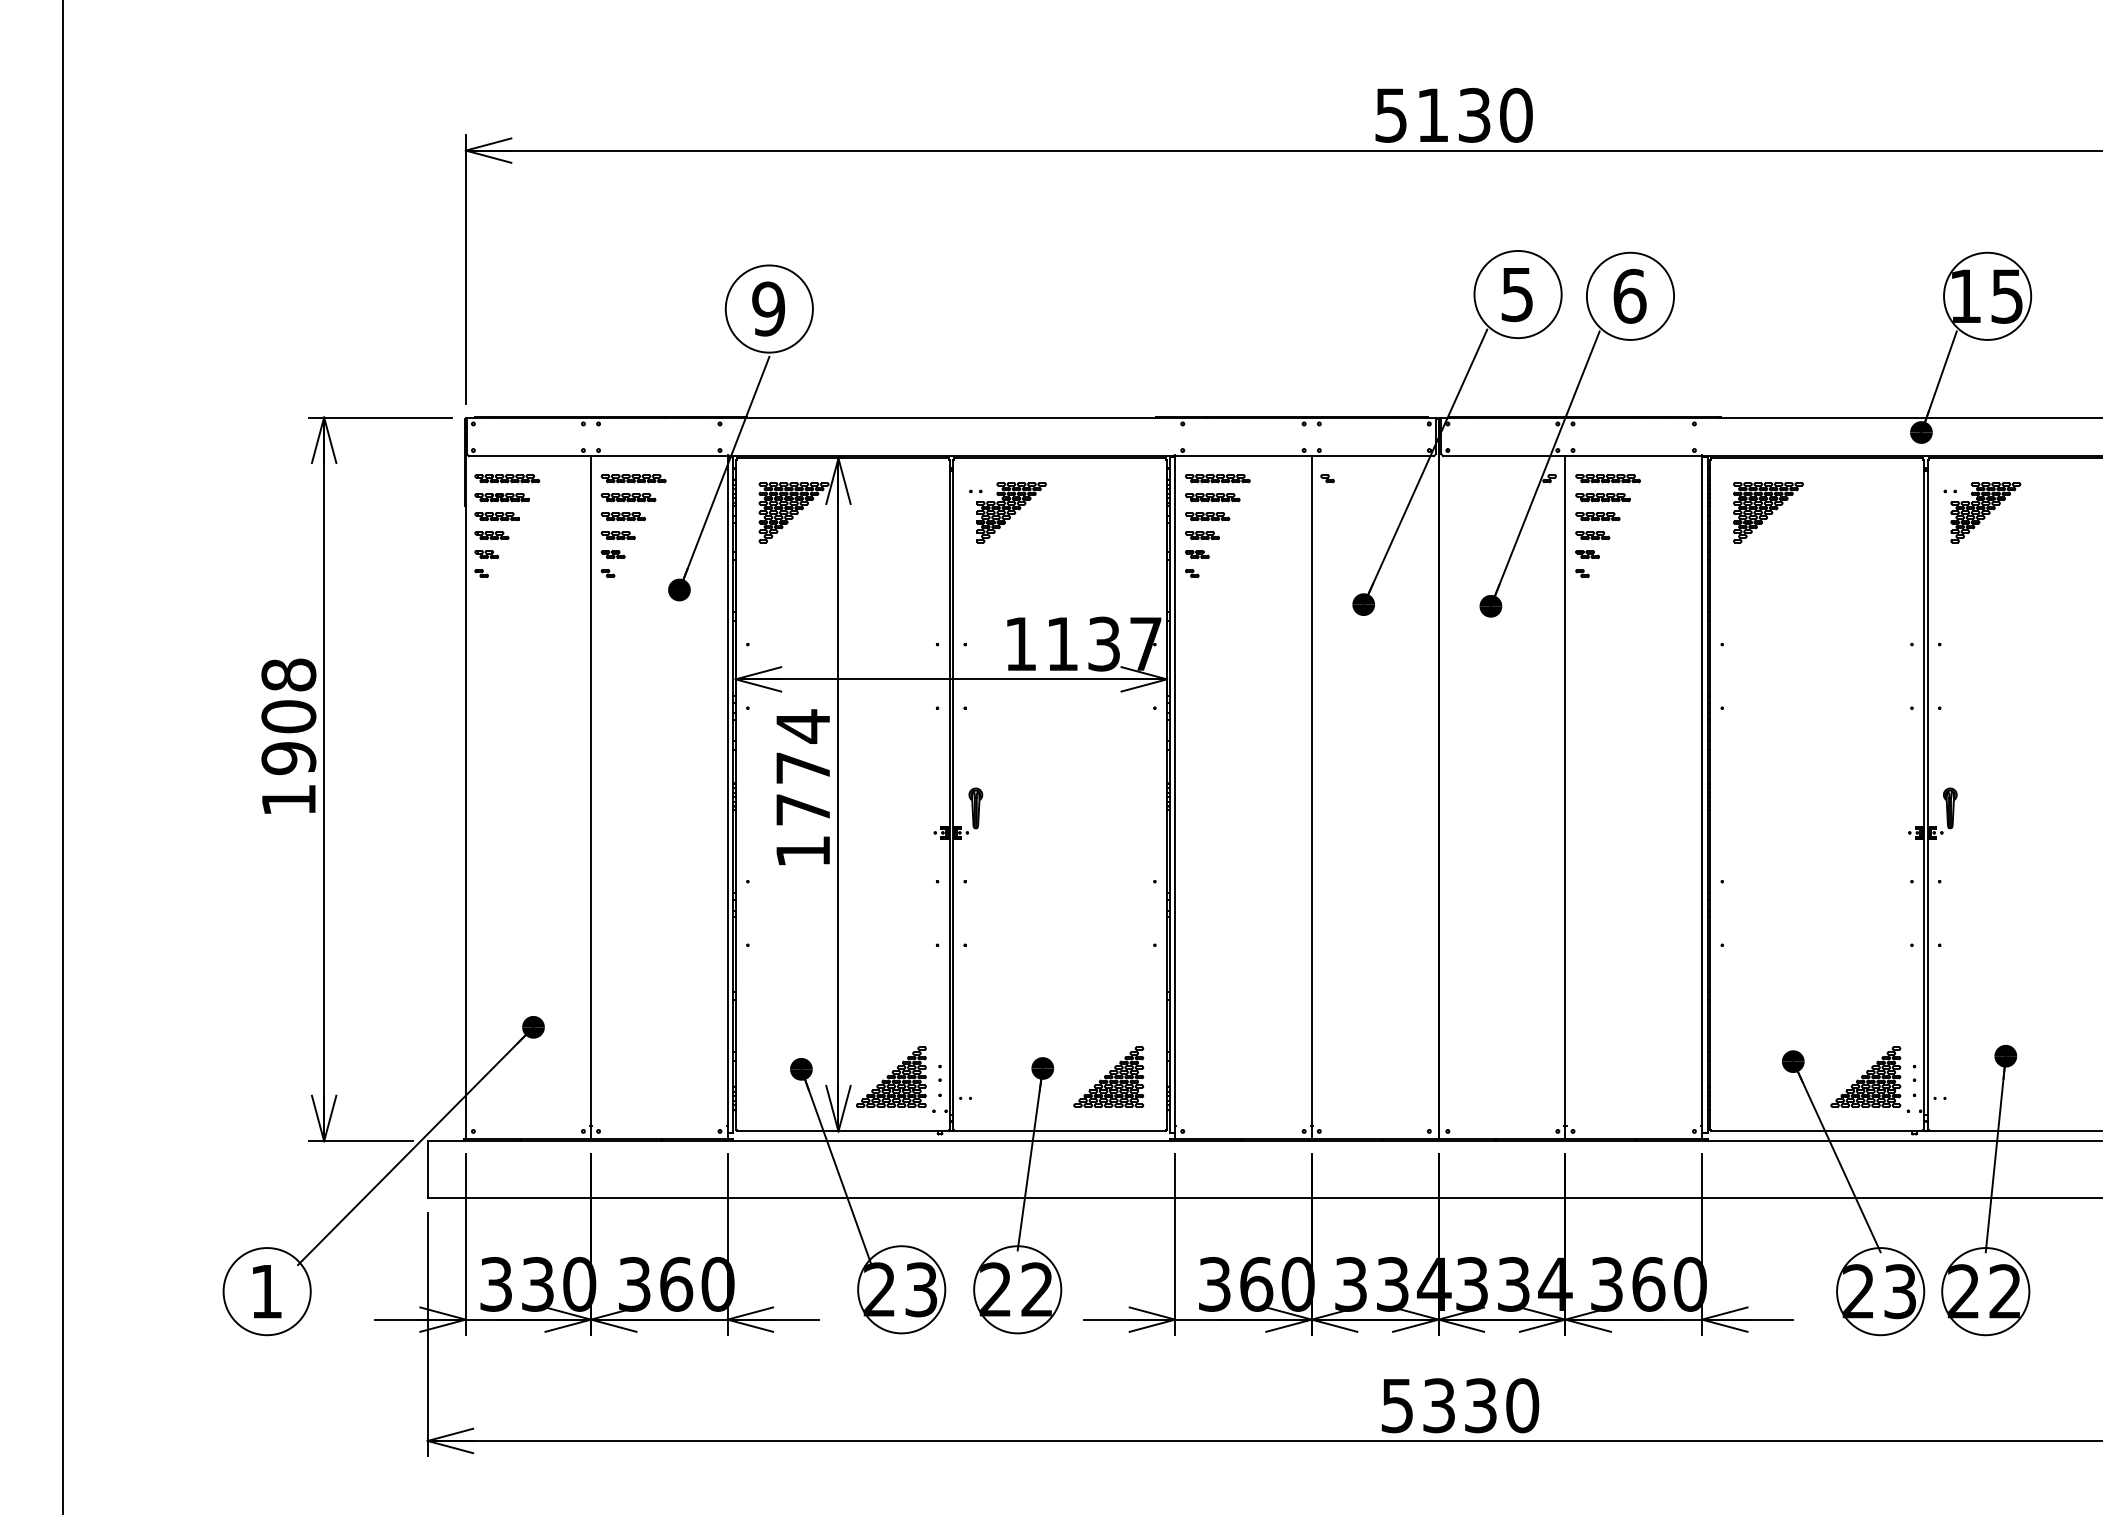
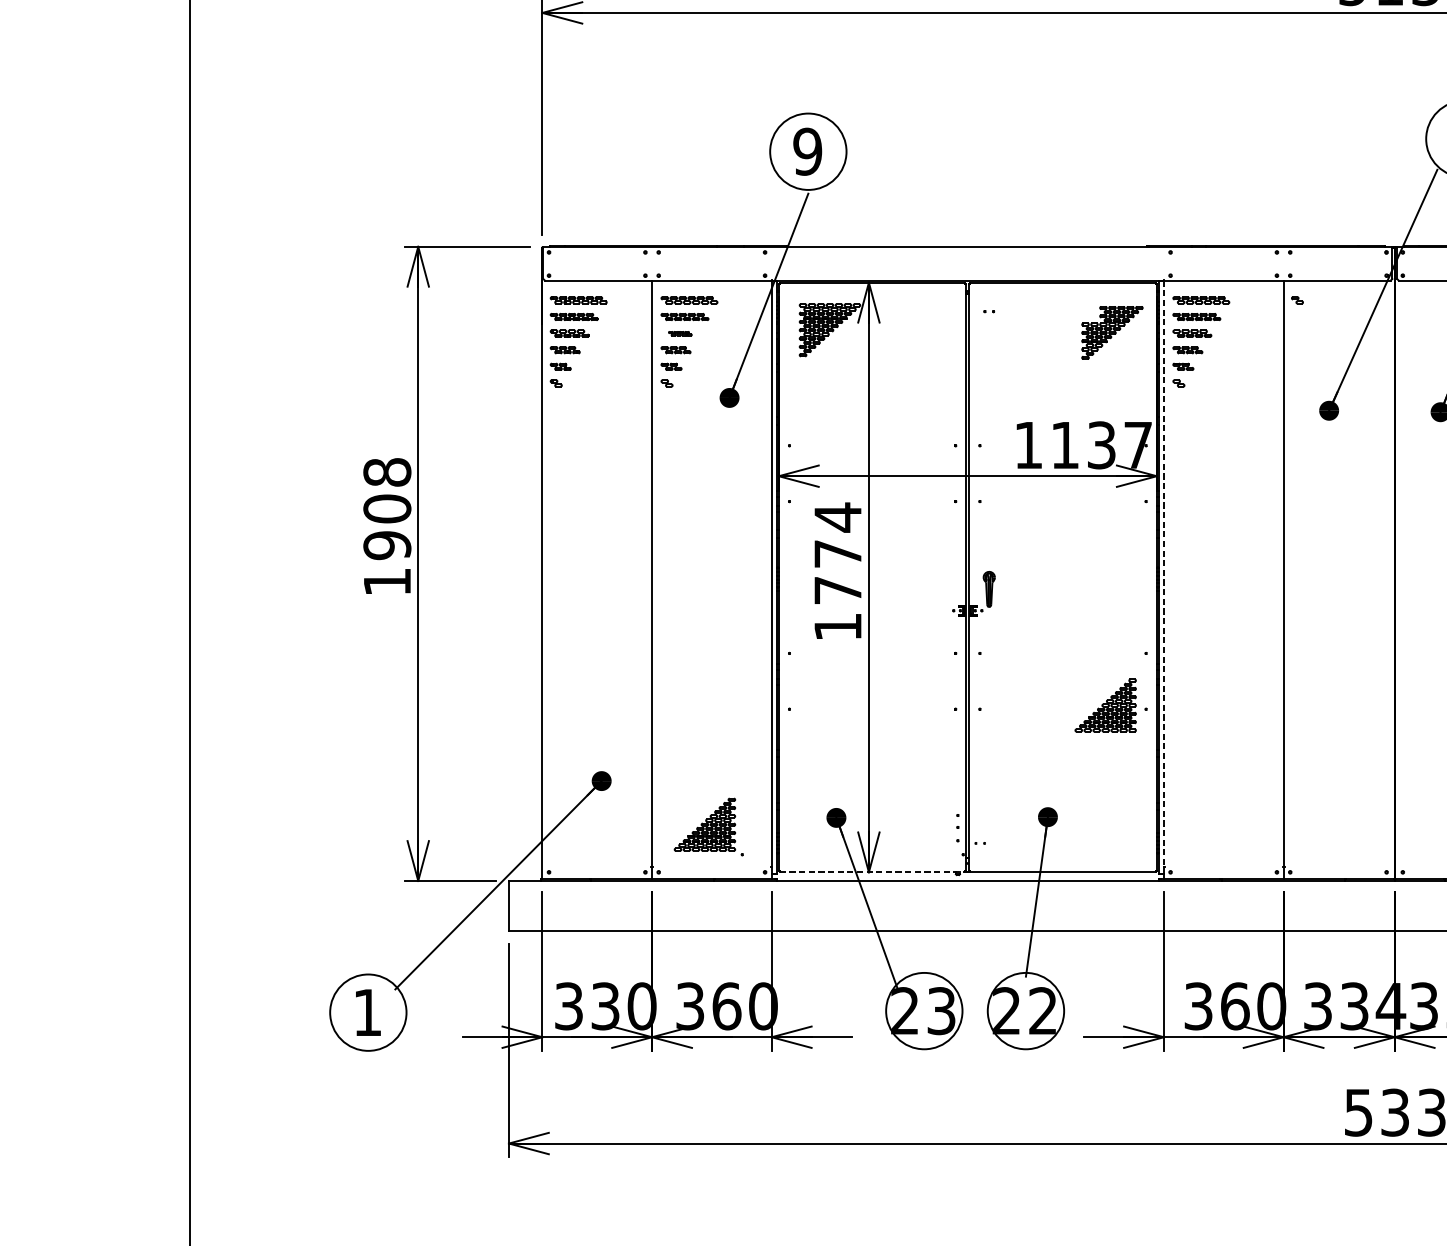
part: (1011, 512) -> (1112, 332), moved
part: (622, 516) -> (679, 333), size x0.6
line: (1175, 790) -> (1164, 573), solid -> dashed
part: (1108, 1076) -> (1105, 705), moved
part: (895, 1079) -> (708, 826), moved
line: (842, 1131) -> (872, 872), solid -> dashed

